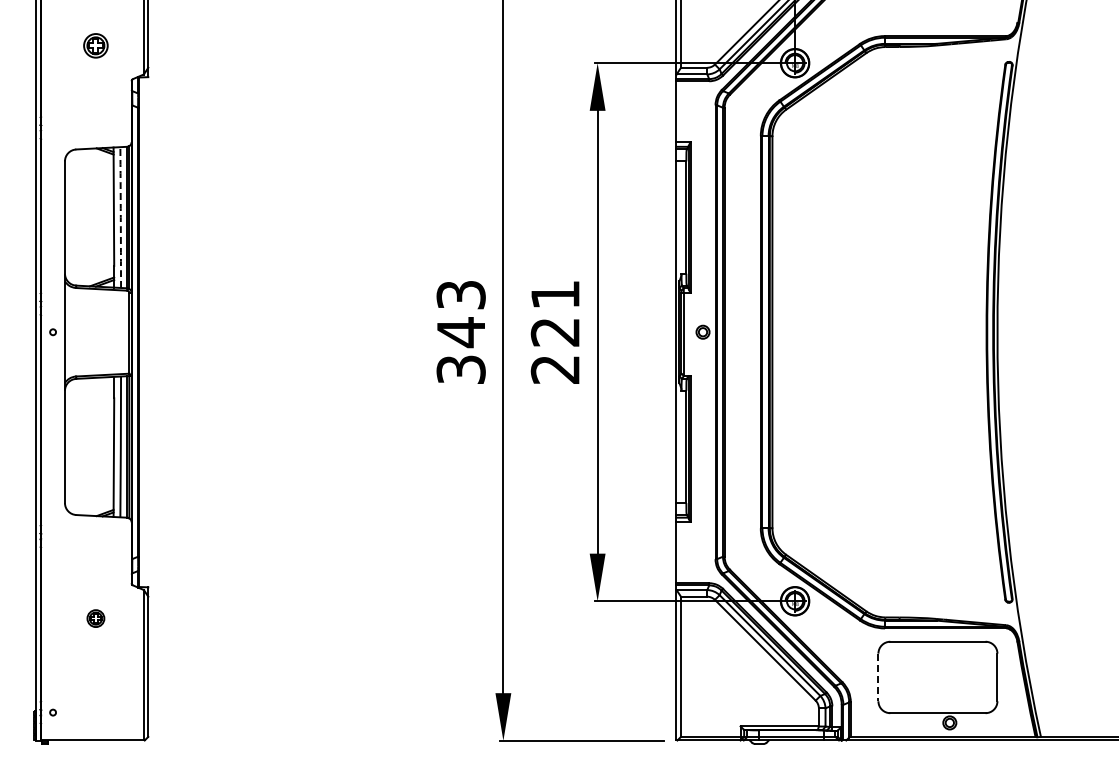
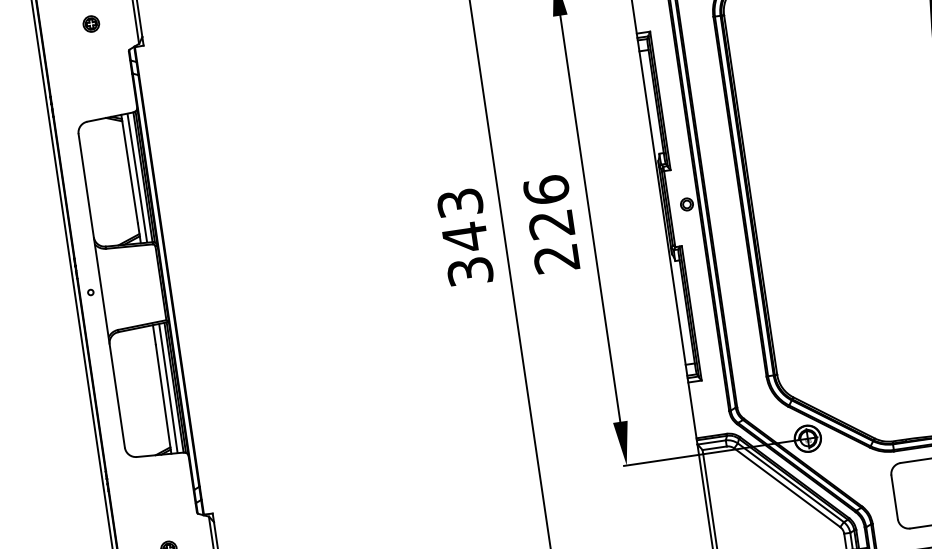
part: (95, 45) -> (90, 23), size x0.71
arc: (120, 217) -> (137, 178), dashed -> solid
text: (555, 294) -> (546, 189), 221 -> 226
line: (878, 677) -> (894, 497), dashed -> solid

